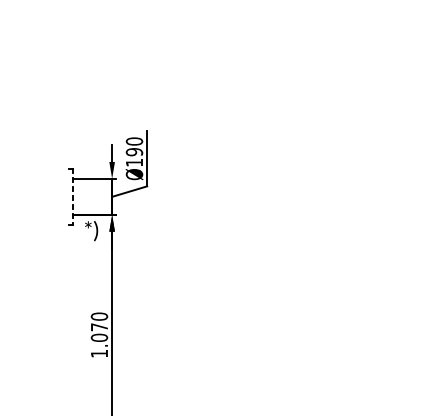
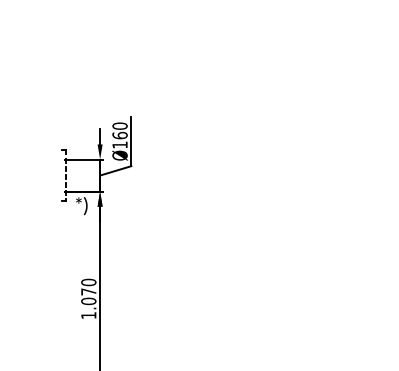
text: (134, 151) -> (120, 135), Ø190 -> Ø160

